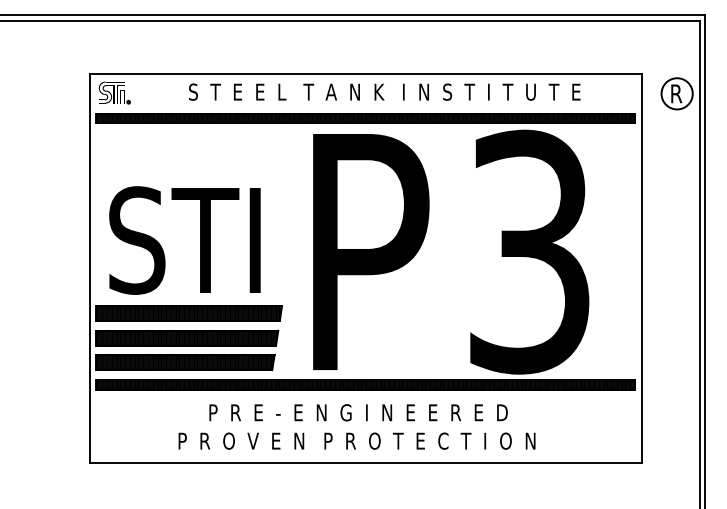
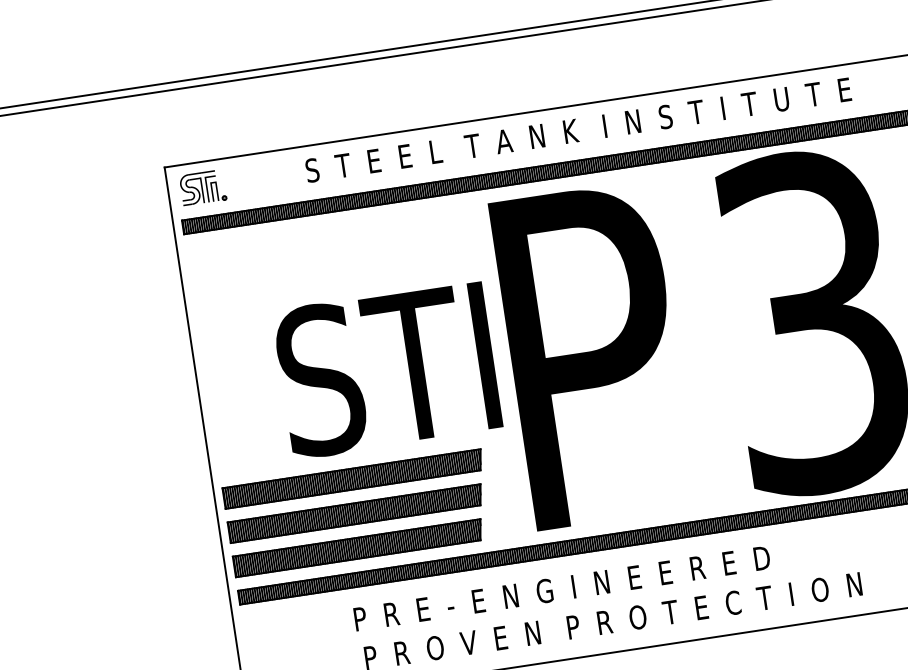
text: (184, 240) -> (386, 370), moved
text: (358, 412) -> (561, 588), moved

